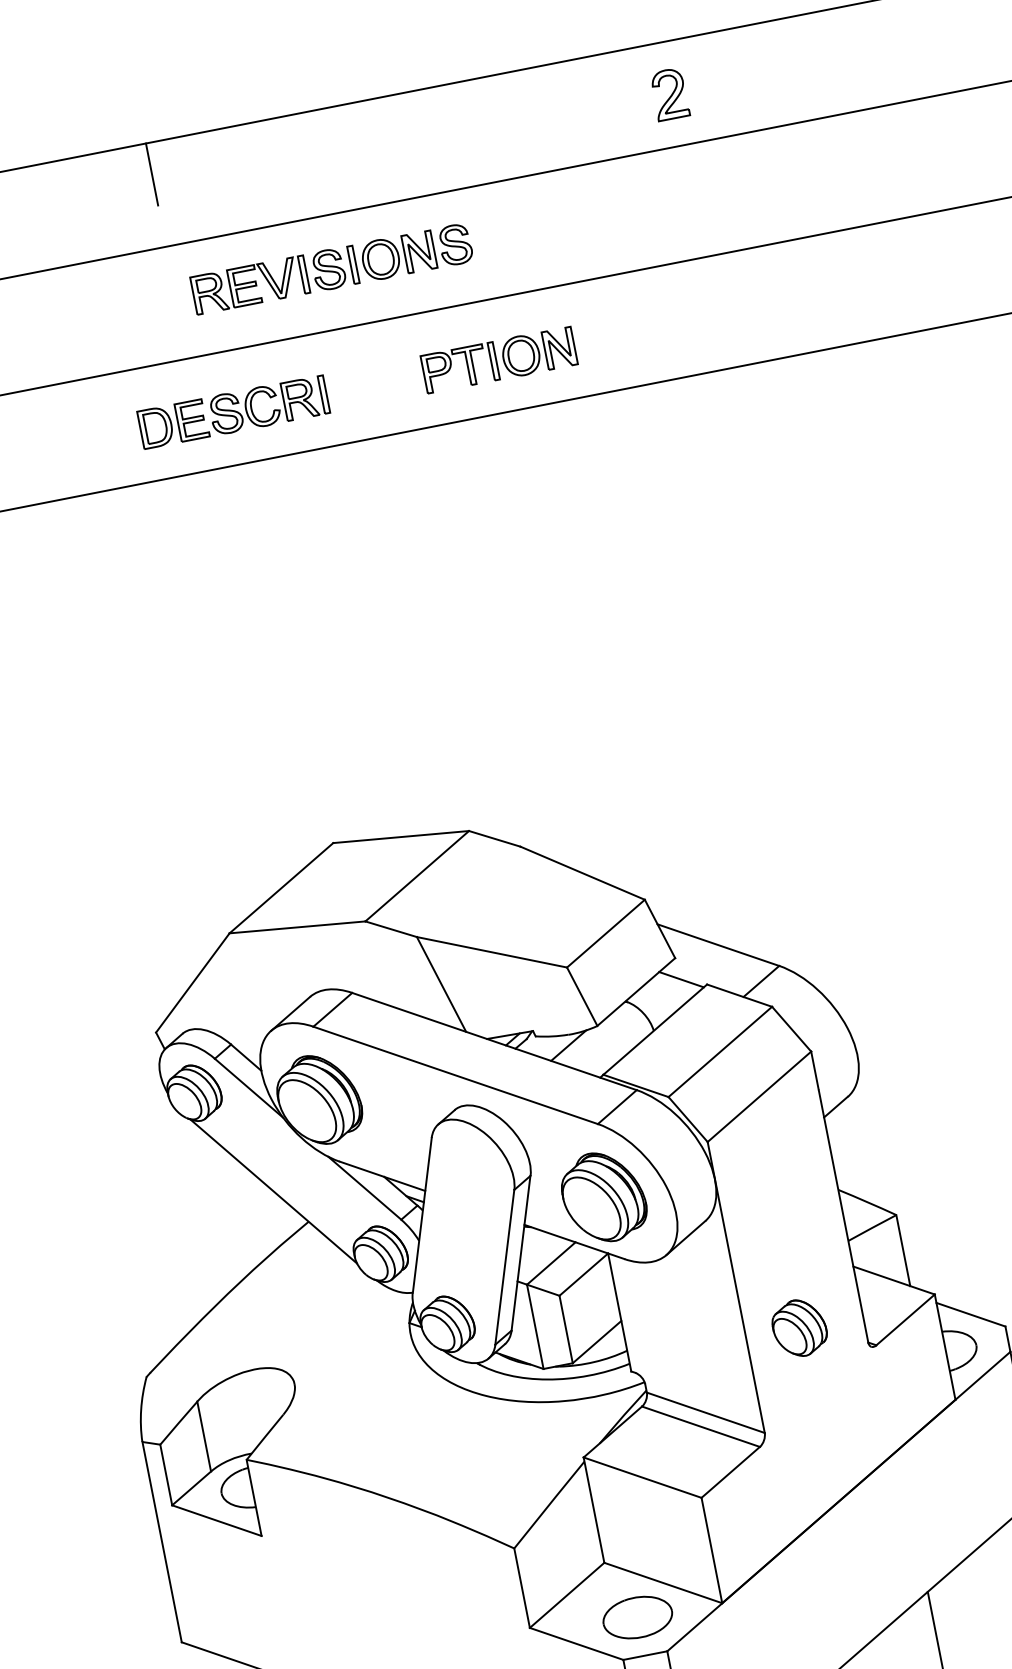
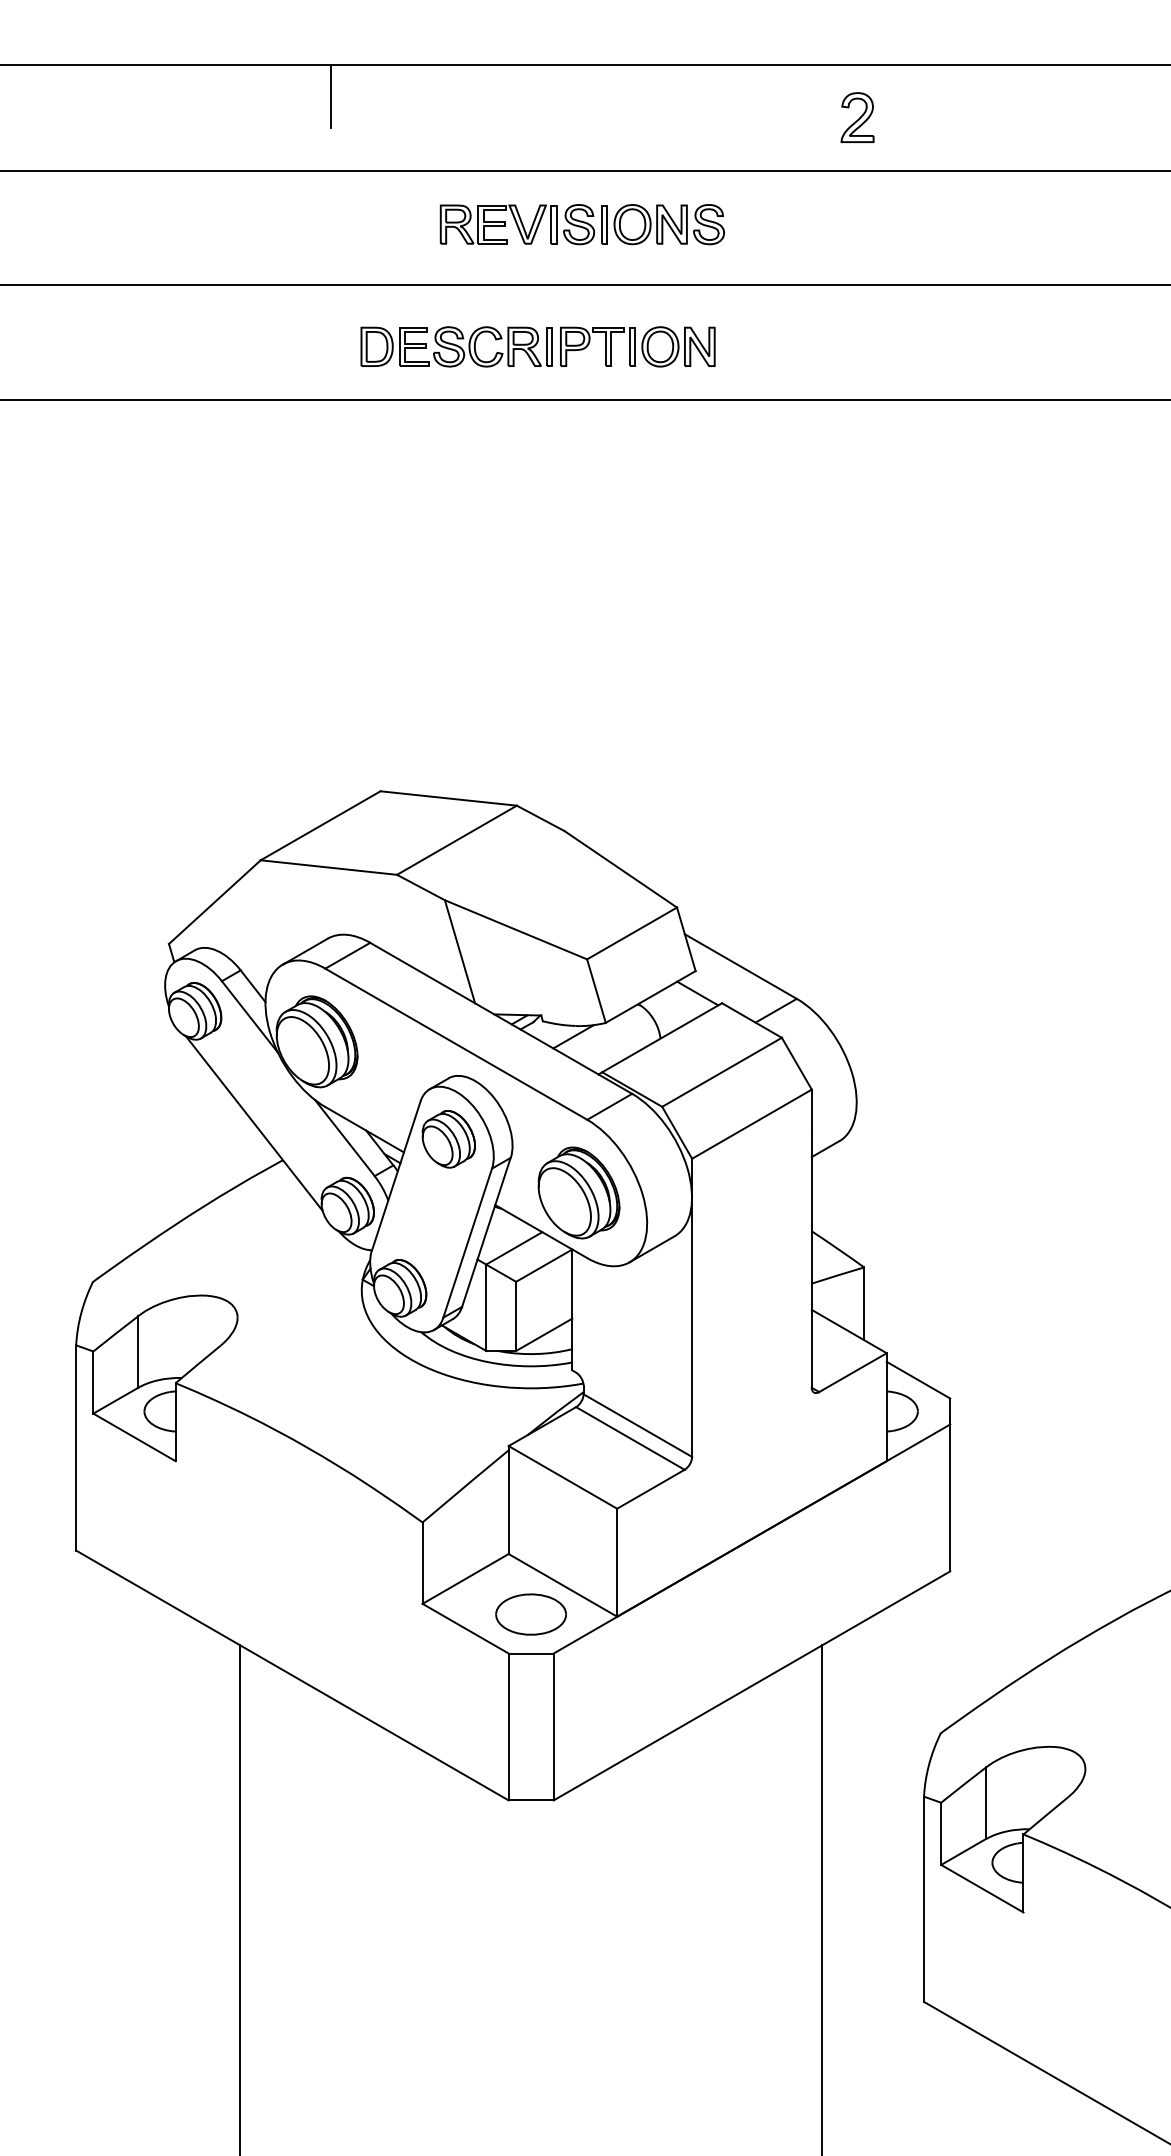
part: (331, 269) -> (581, 224), moved
part: (233, 411) -> (456, 346), moved
part: (799, 1328) -> (448, 1139), moved

